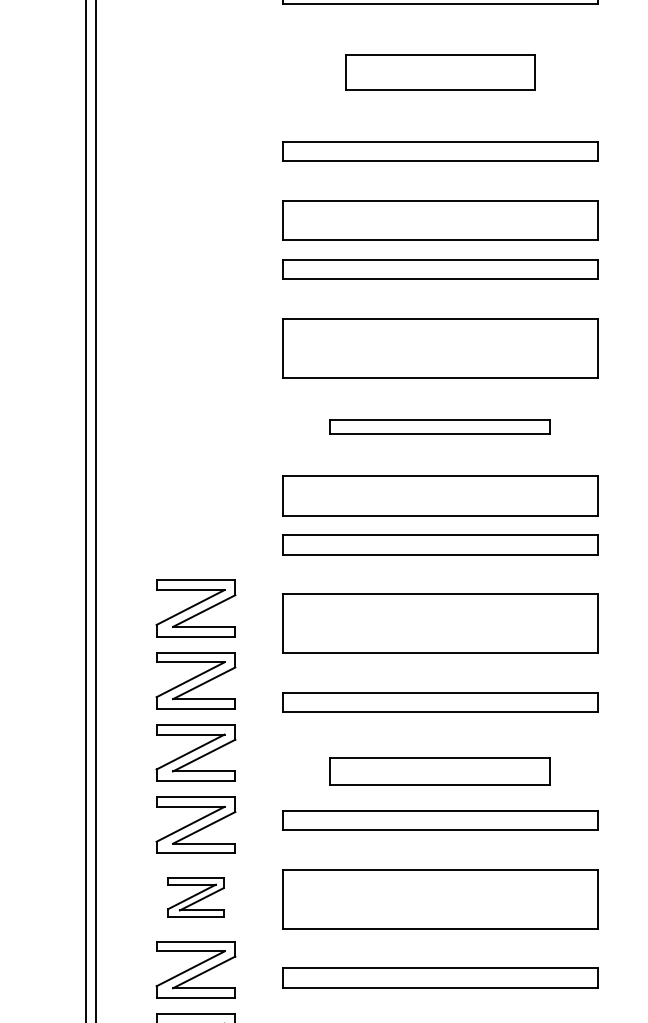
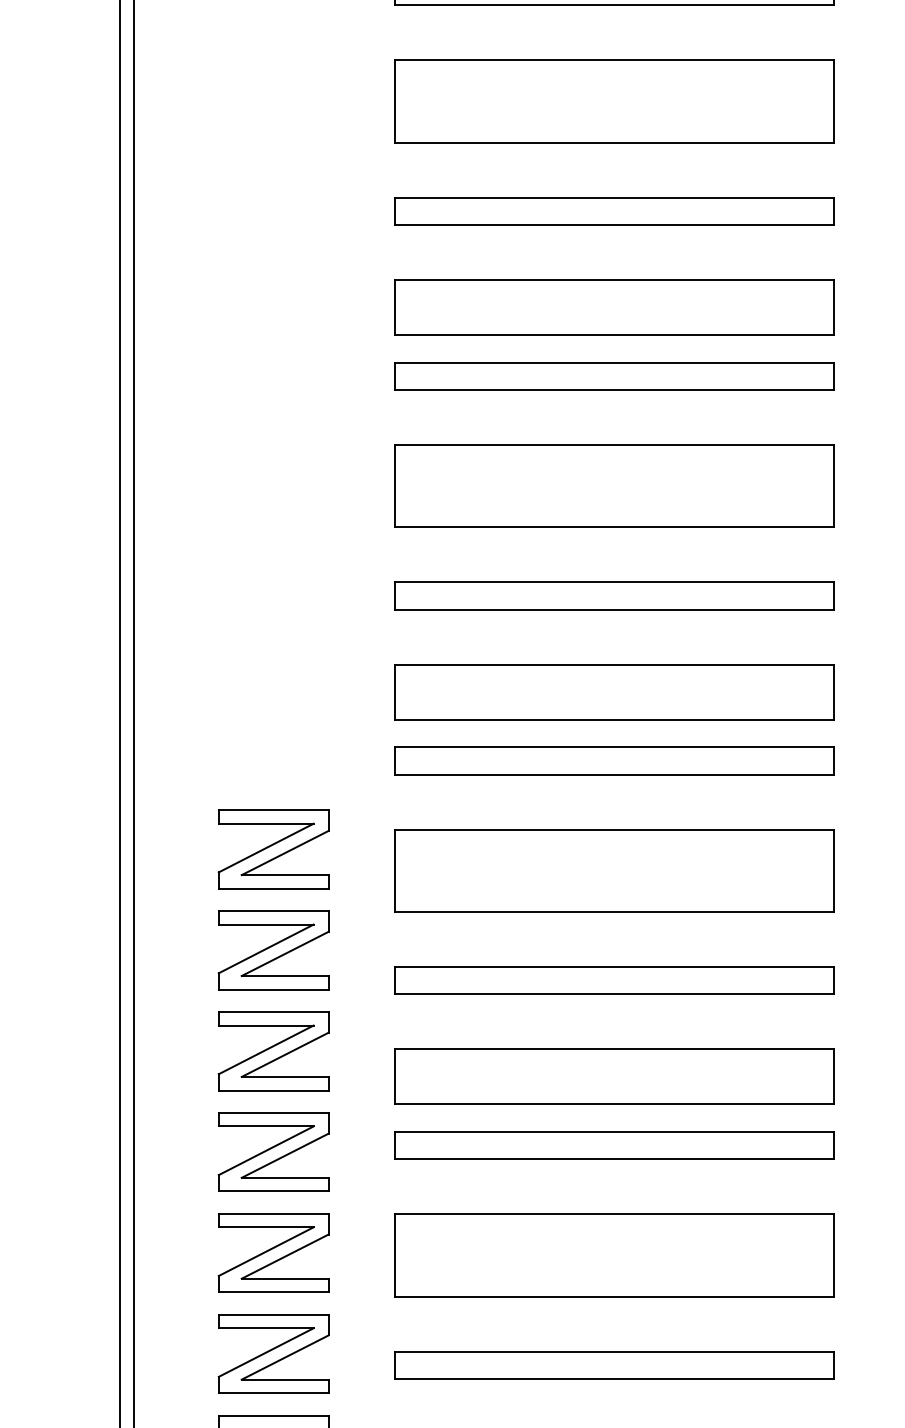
part: (440, 72) -> (615, 101), size x1.67
part: (440, 426) -> (615, 595), size x1.43
part: (440, 771) -> (615, 1077), size x1.43
part: (195, 897) -> (273, 1252), size x1.43

